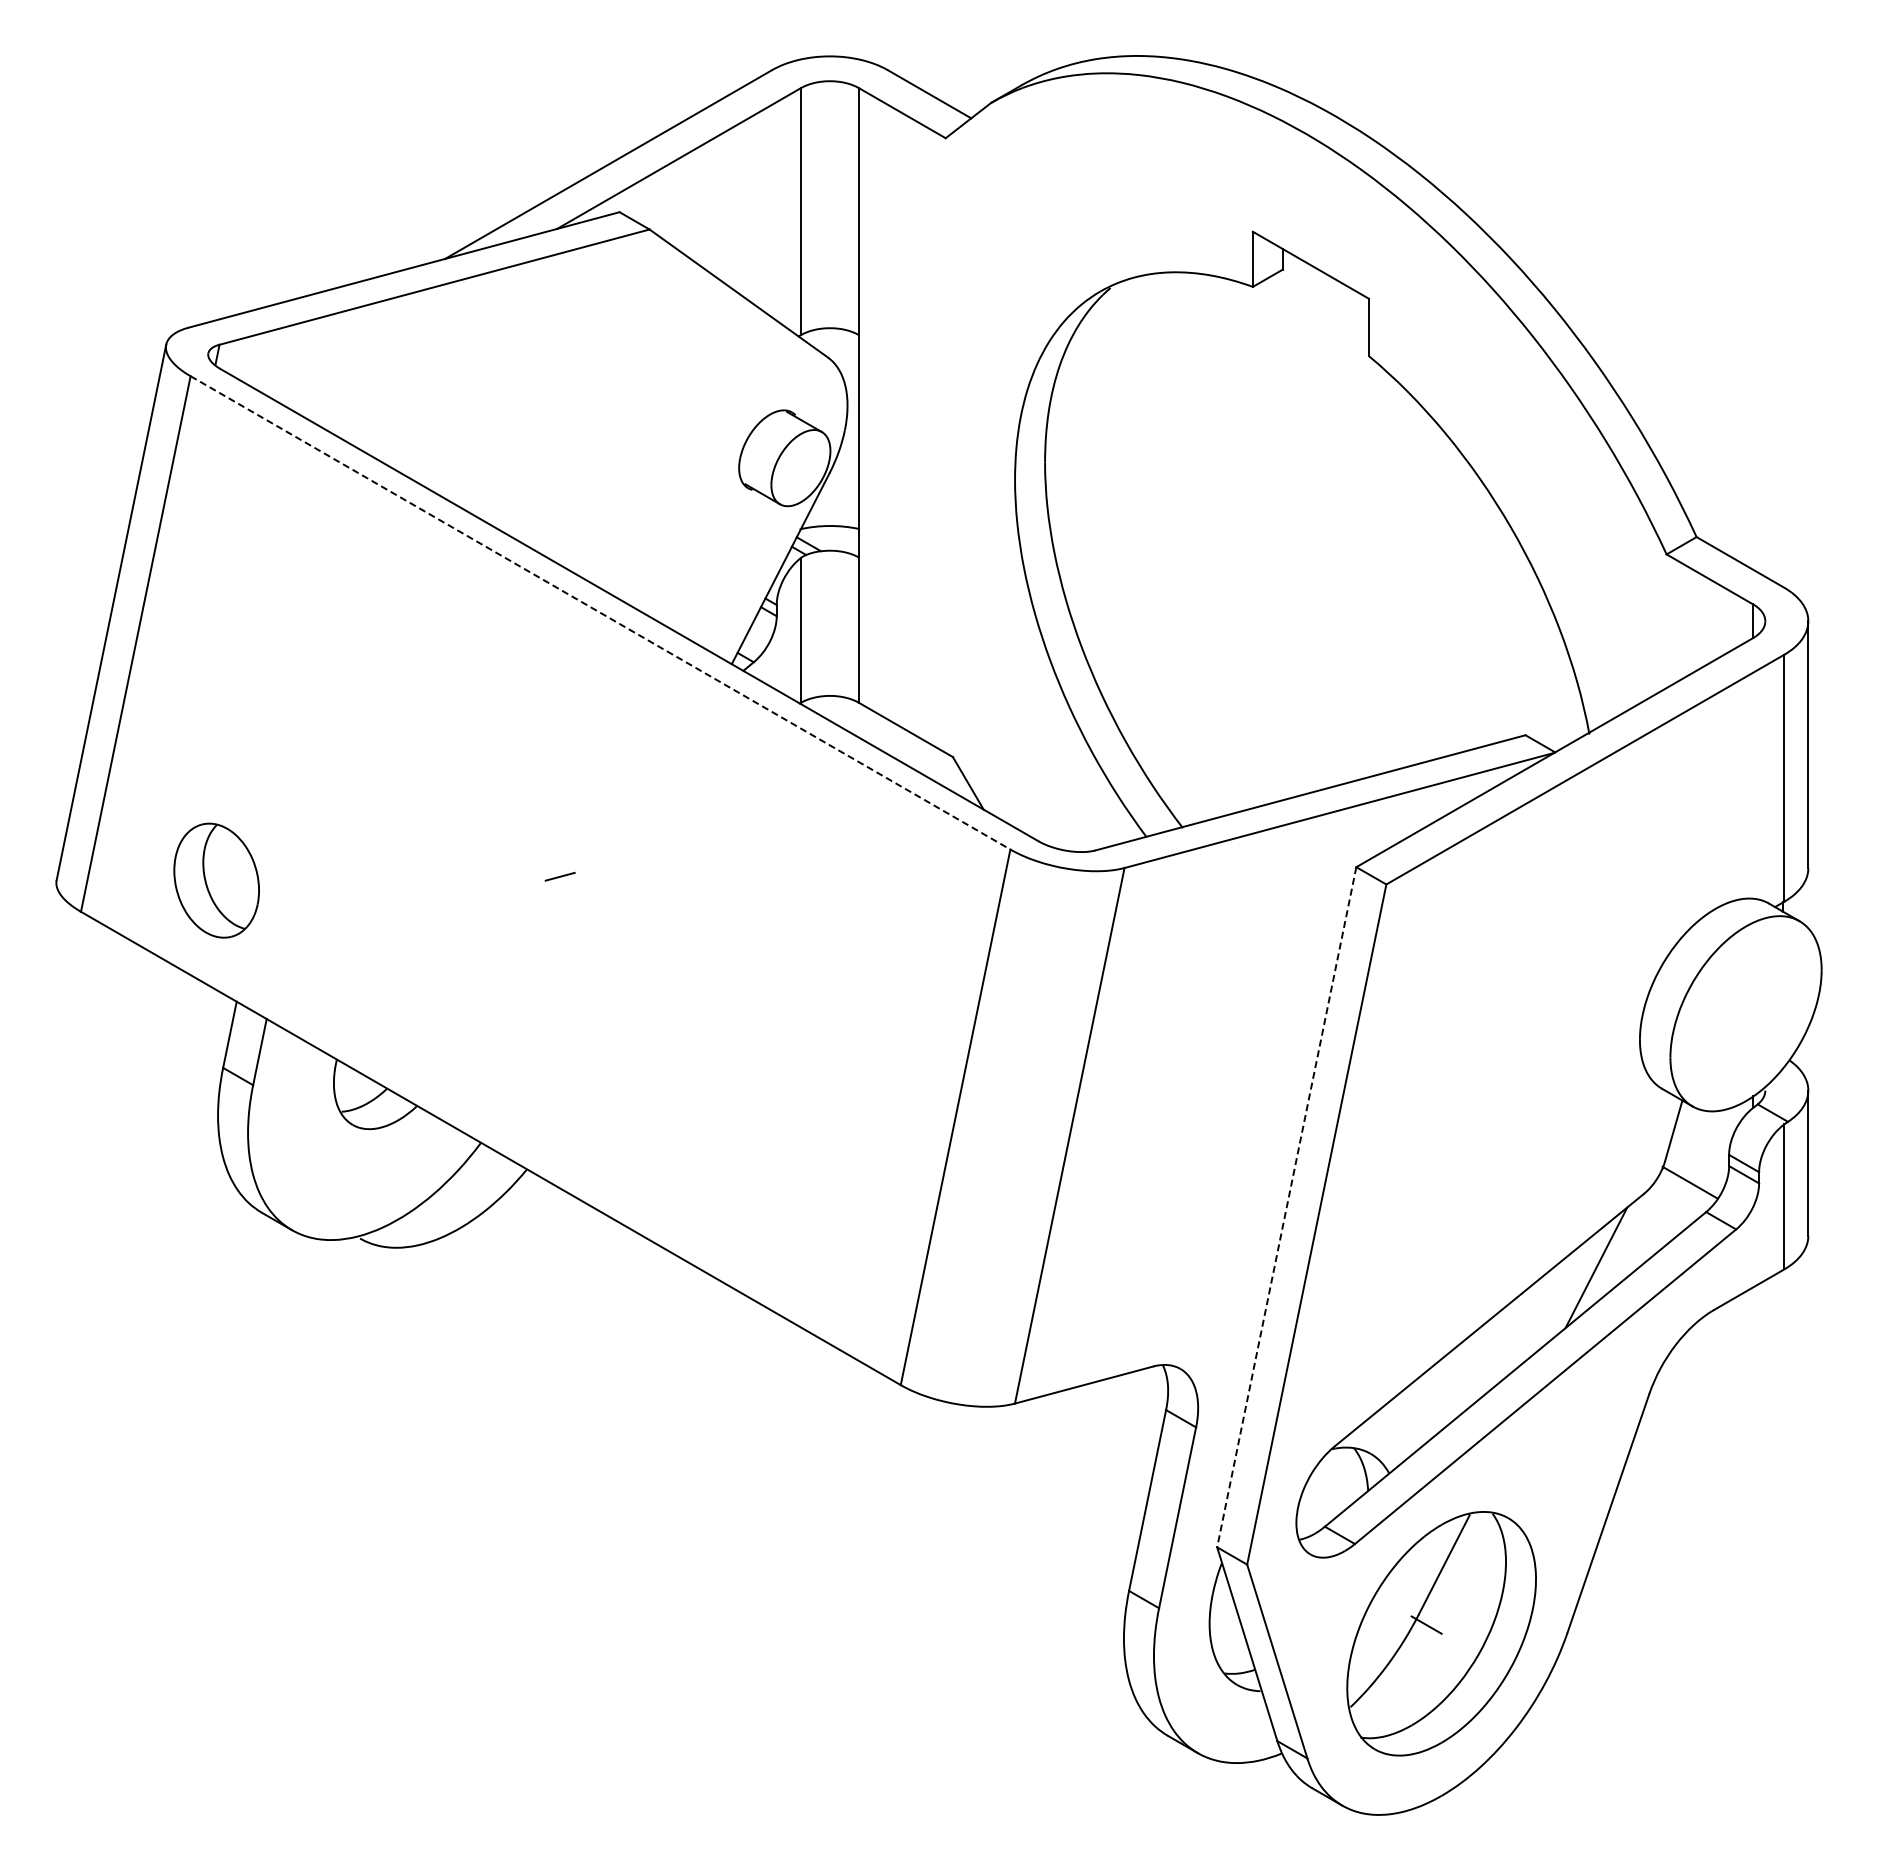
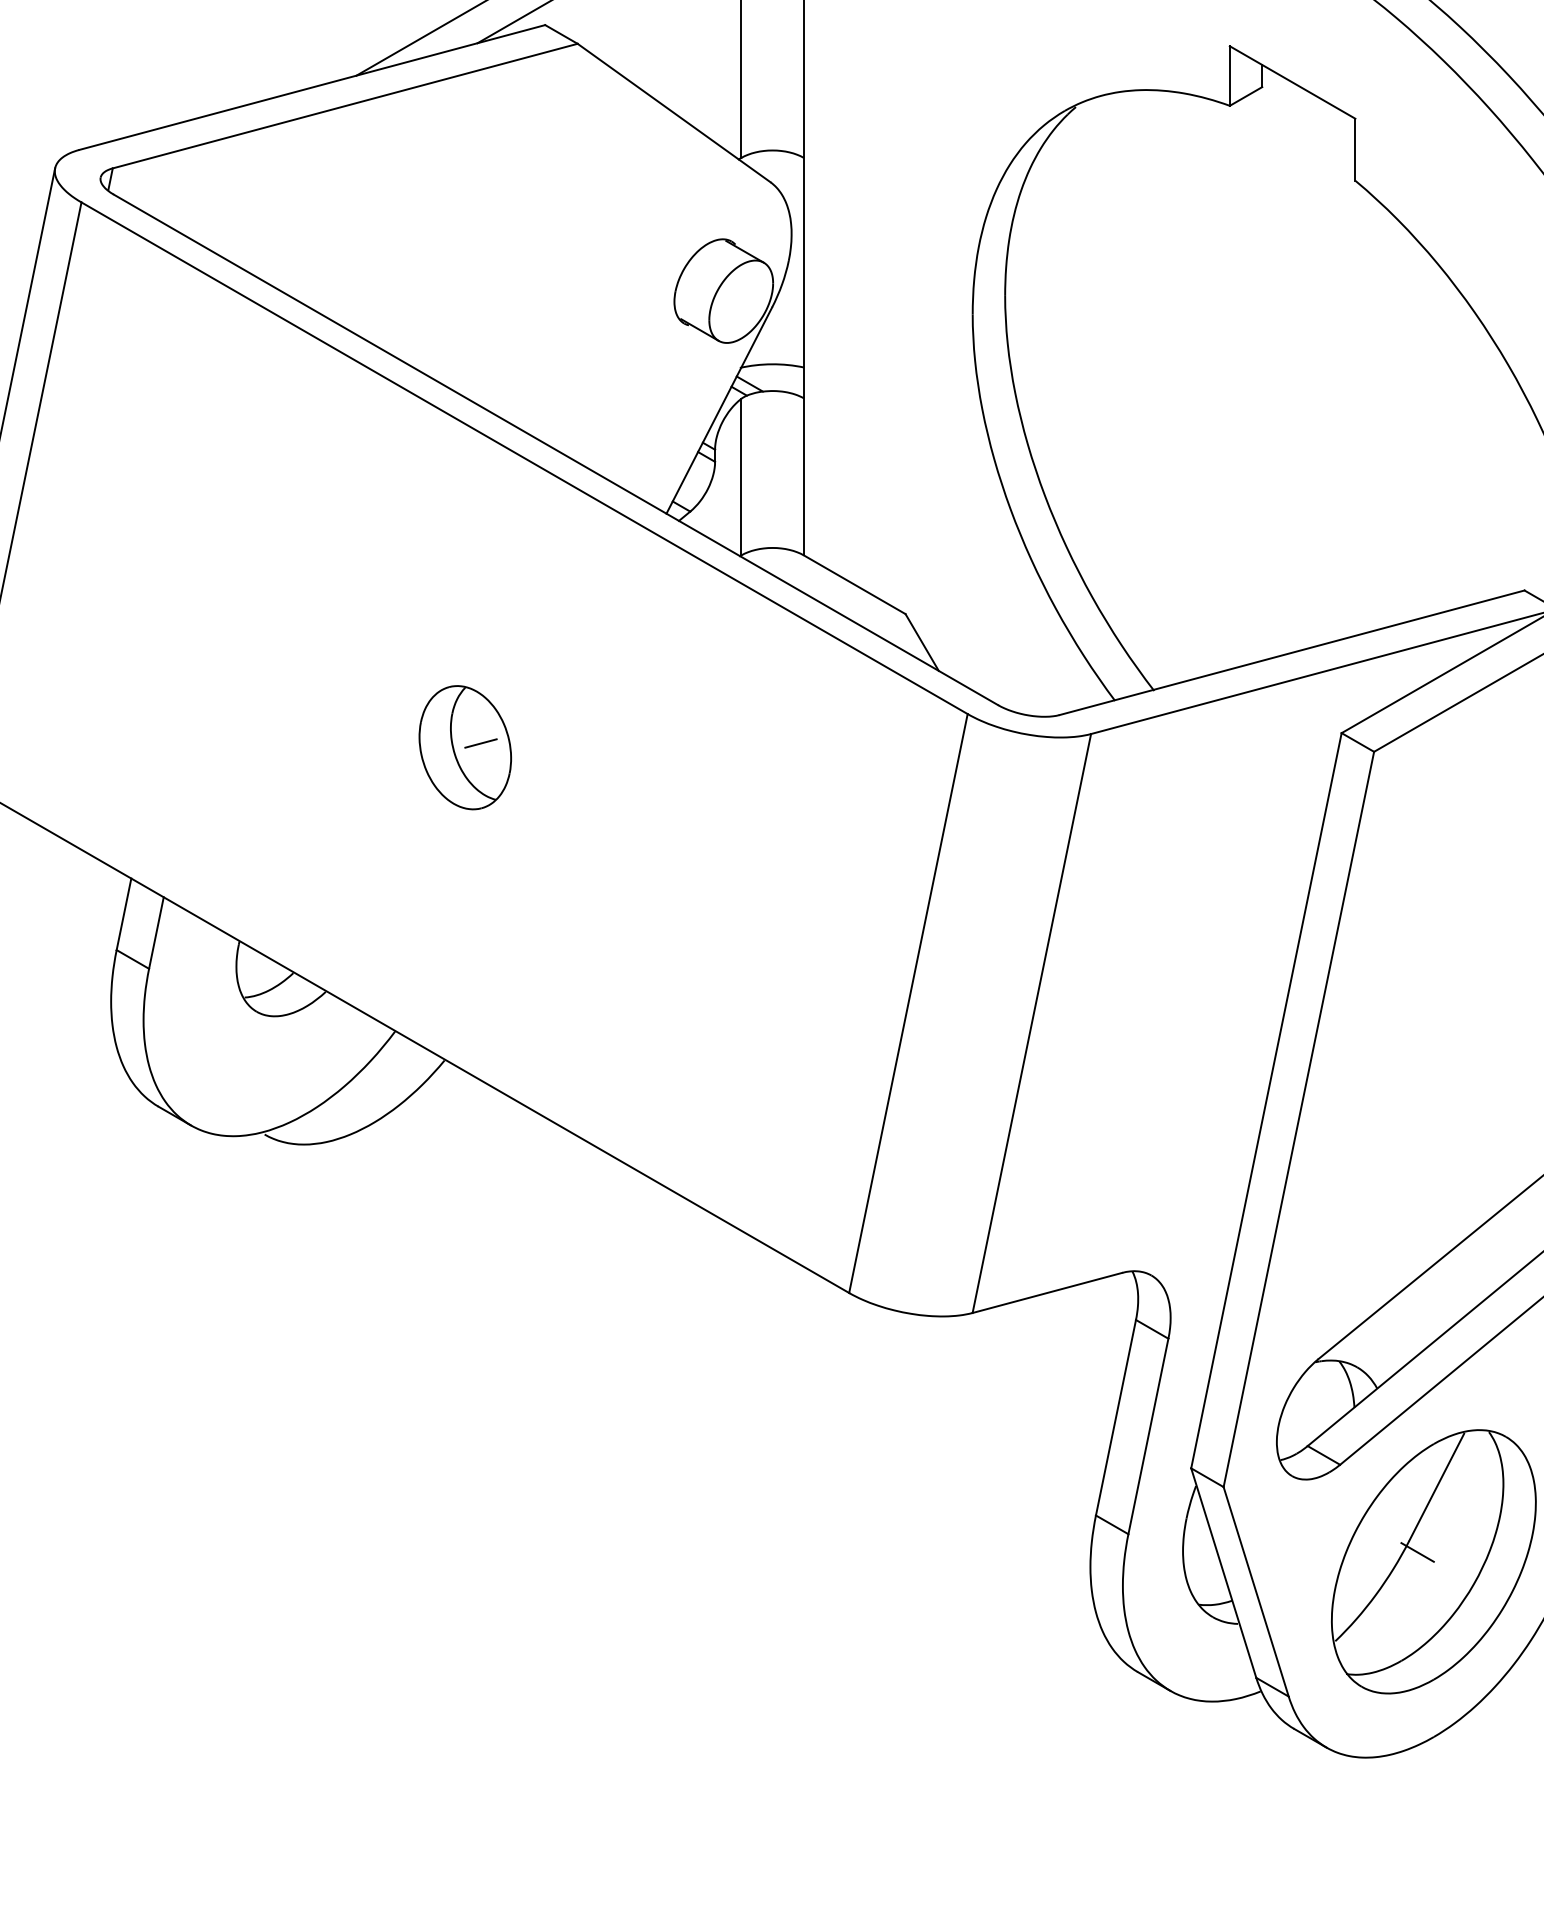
line: (600, 613) -> (524, 458), dashed -> solid
part: (216, 880) -> (465, 747), moved
line: (1286, 1207) -> (1266, 1101), dashed -> solid

